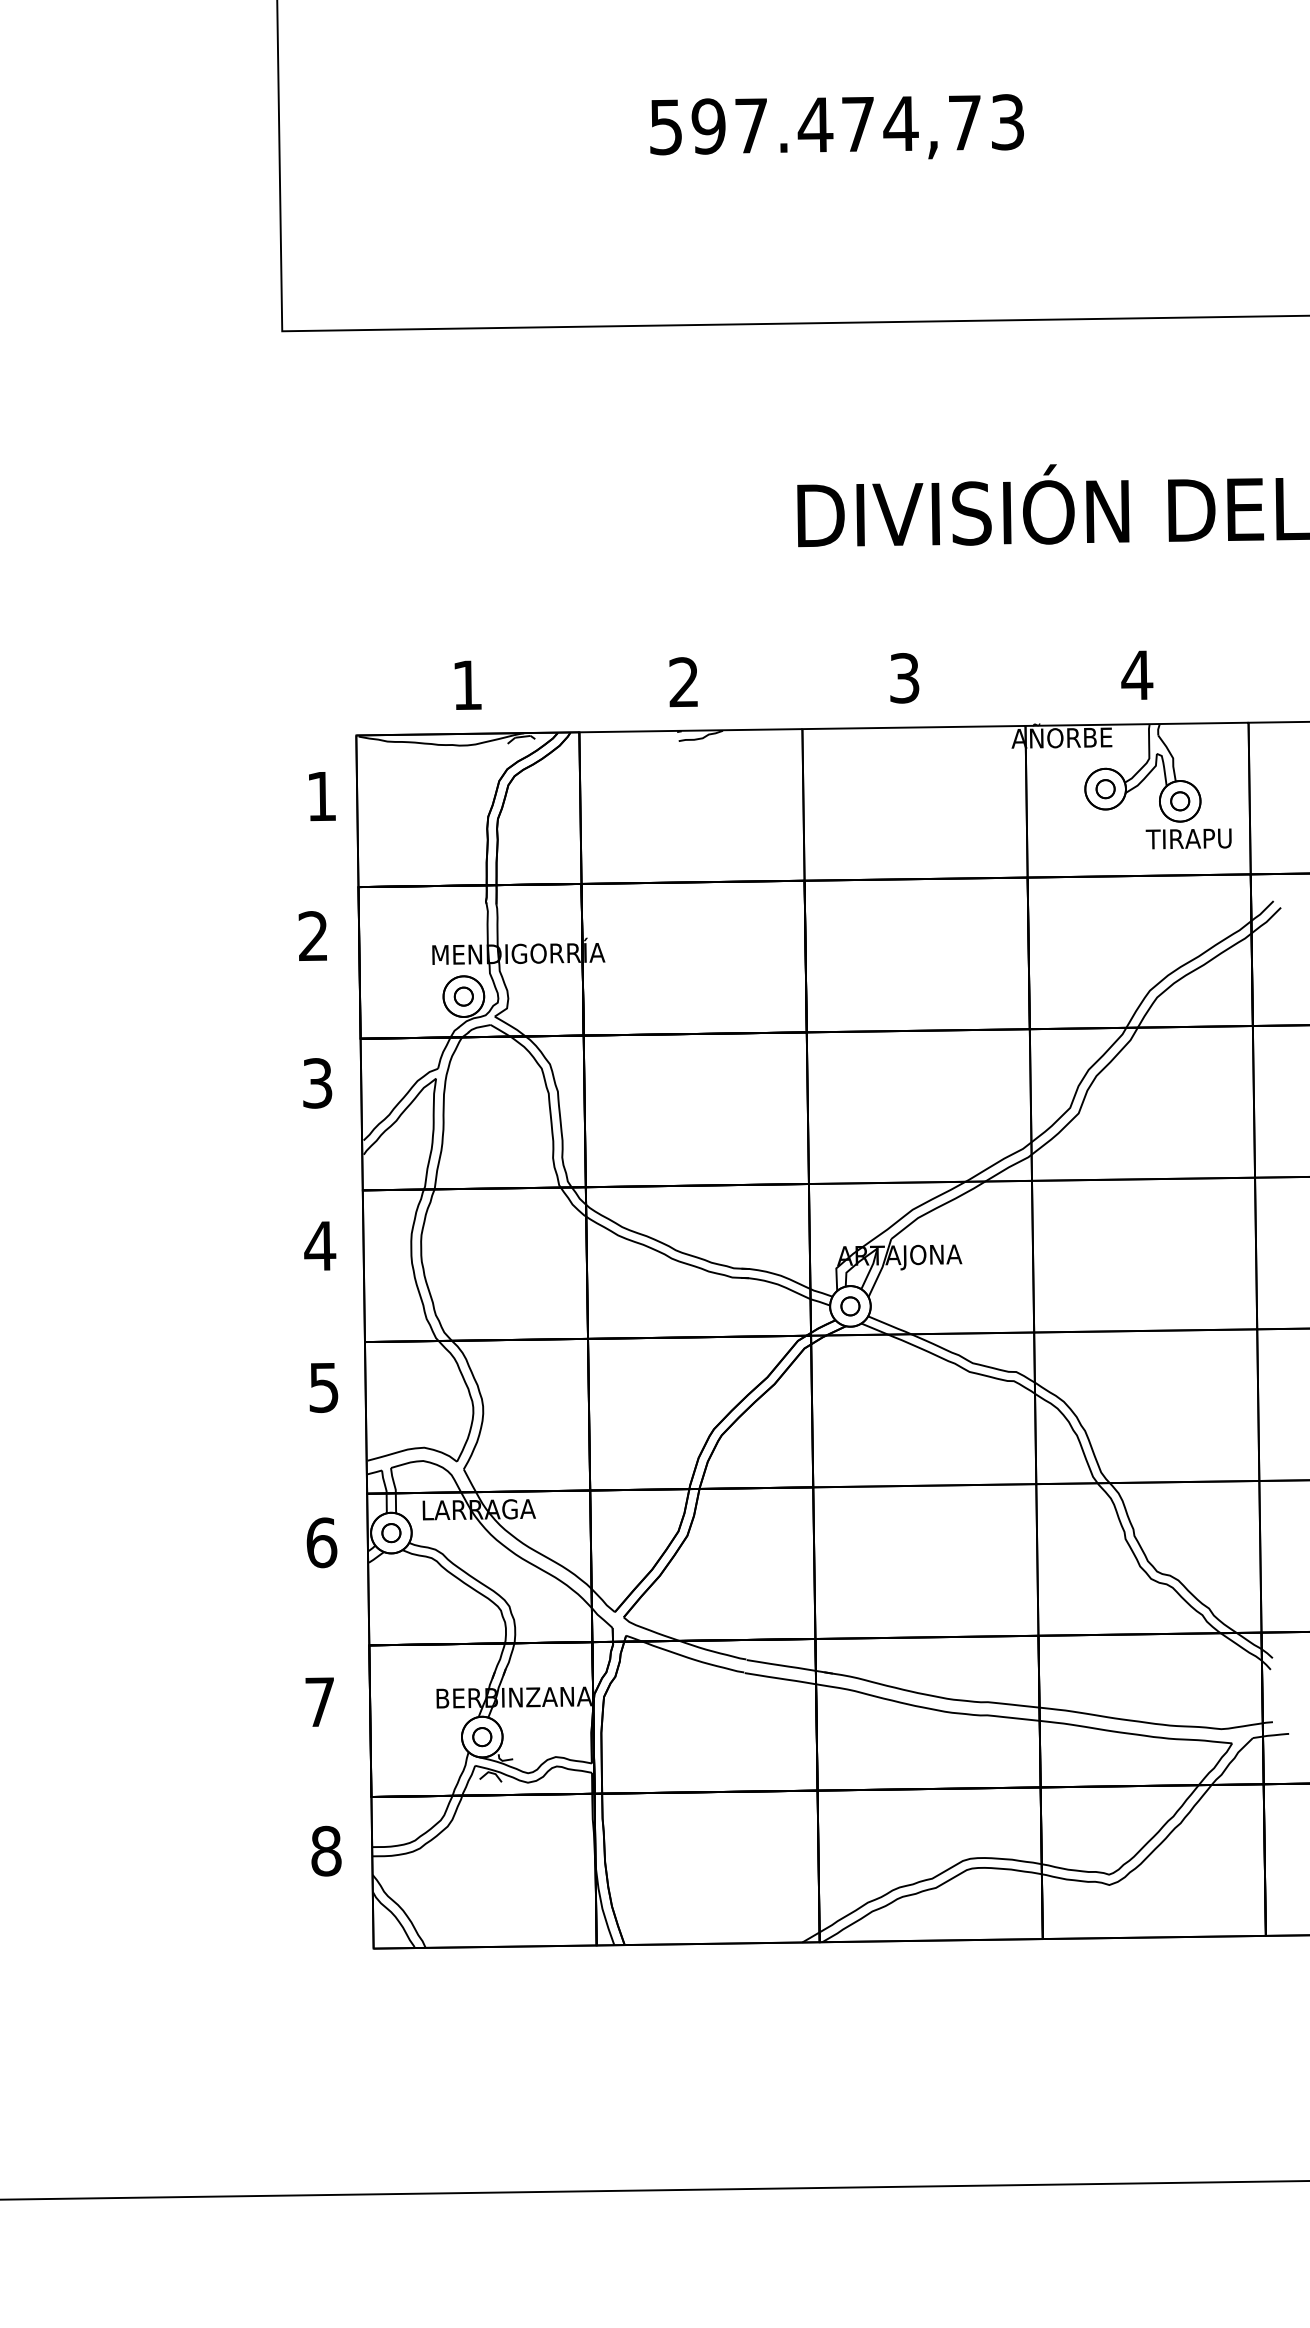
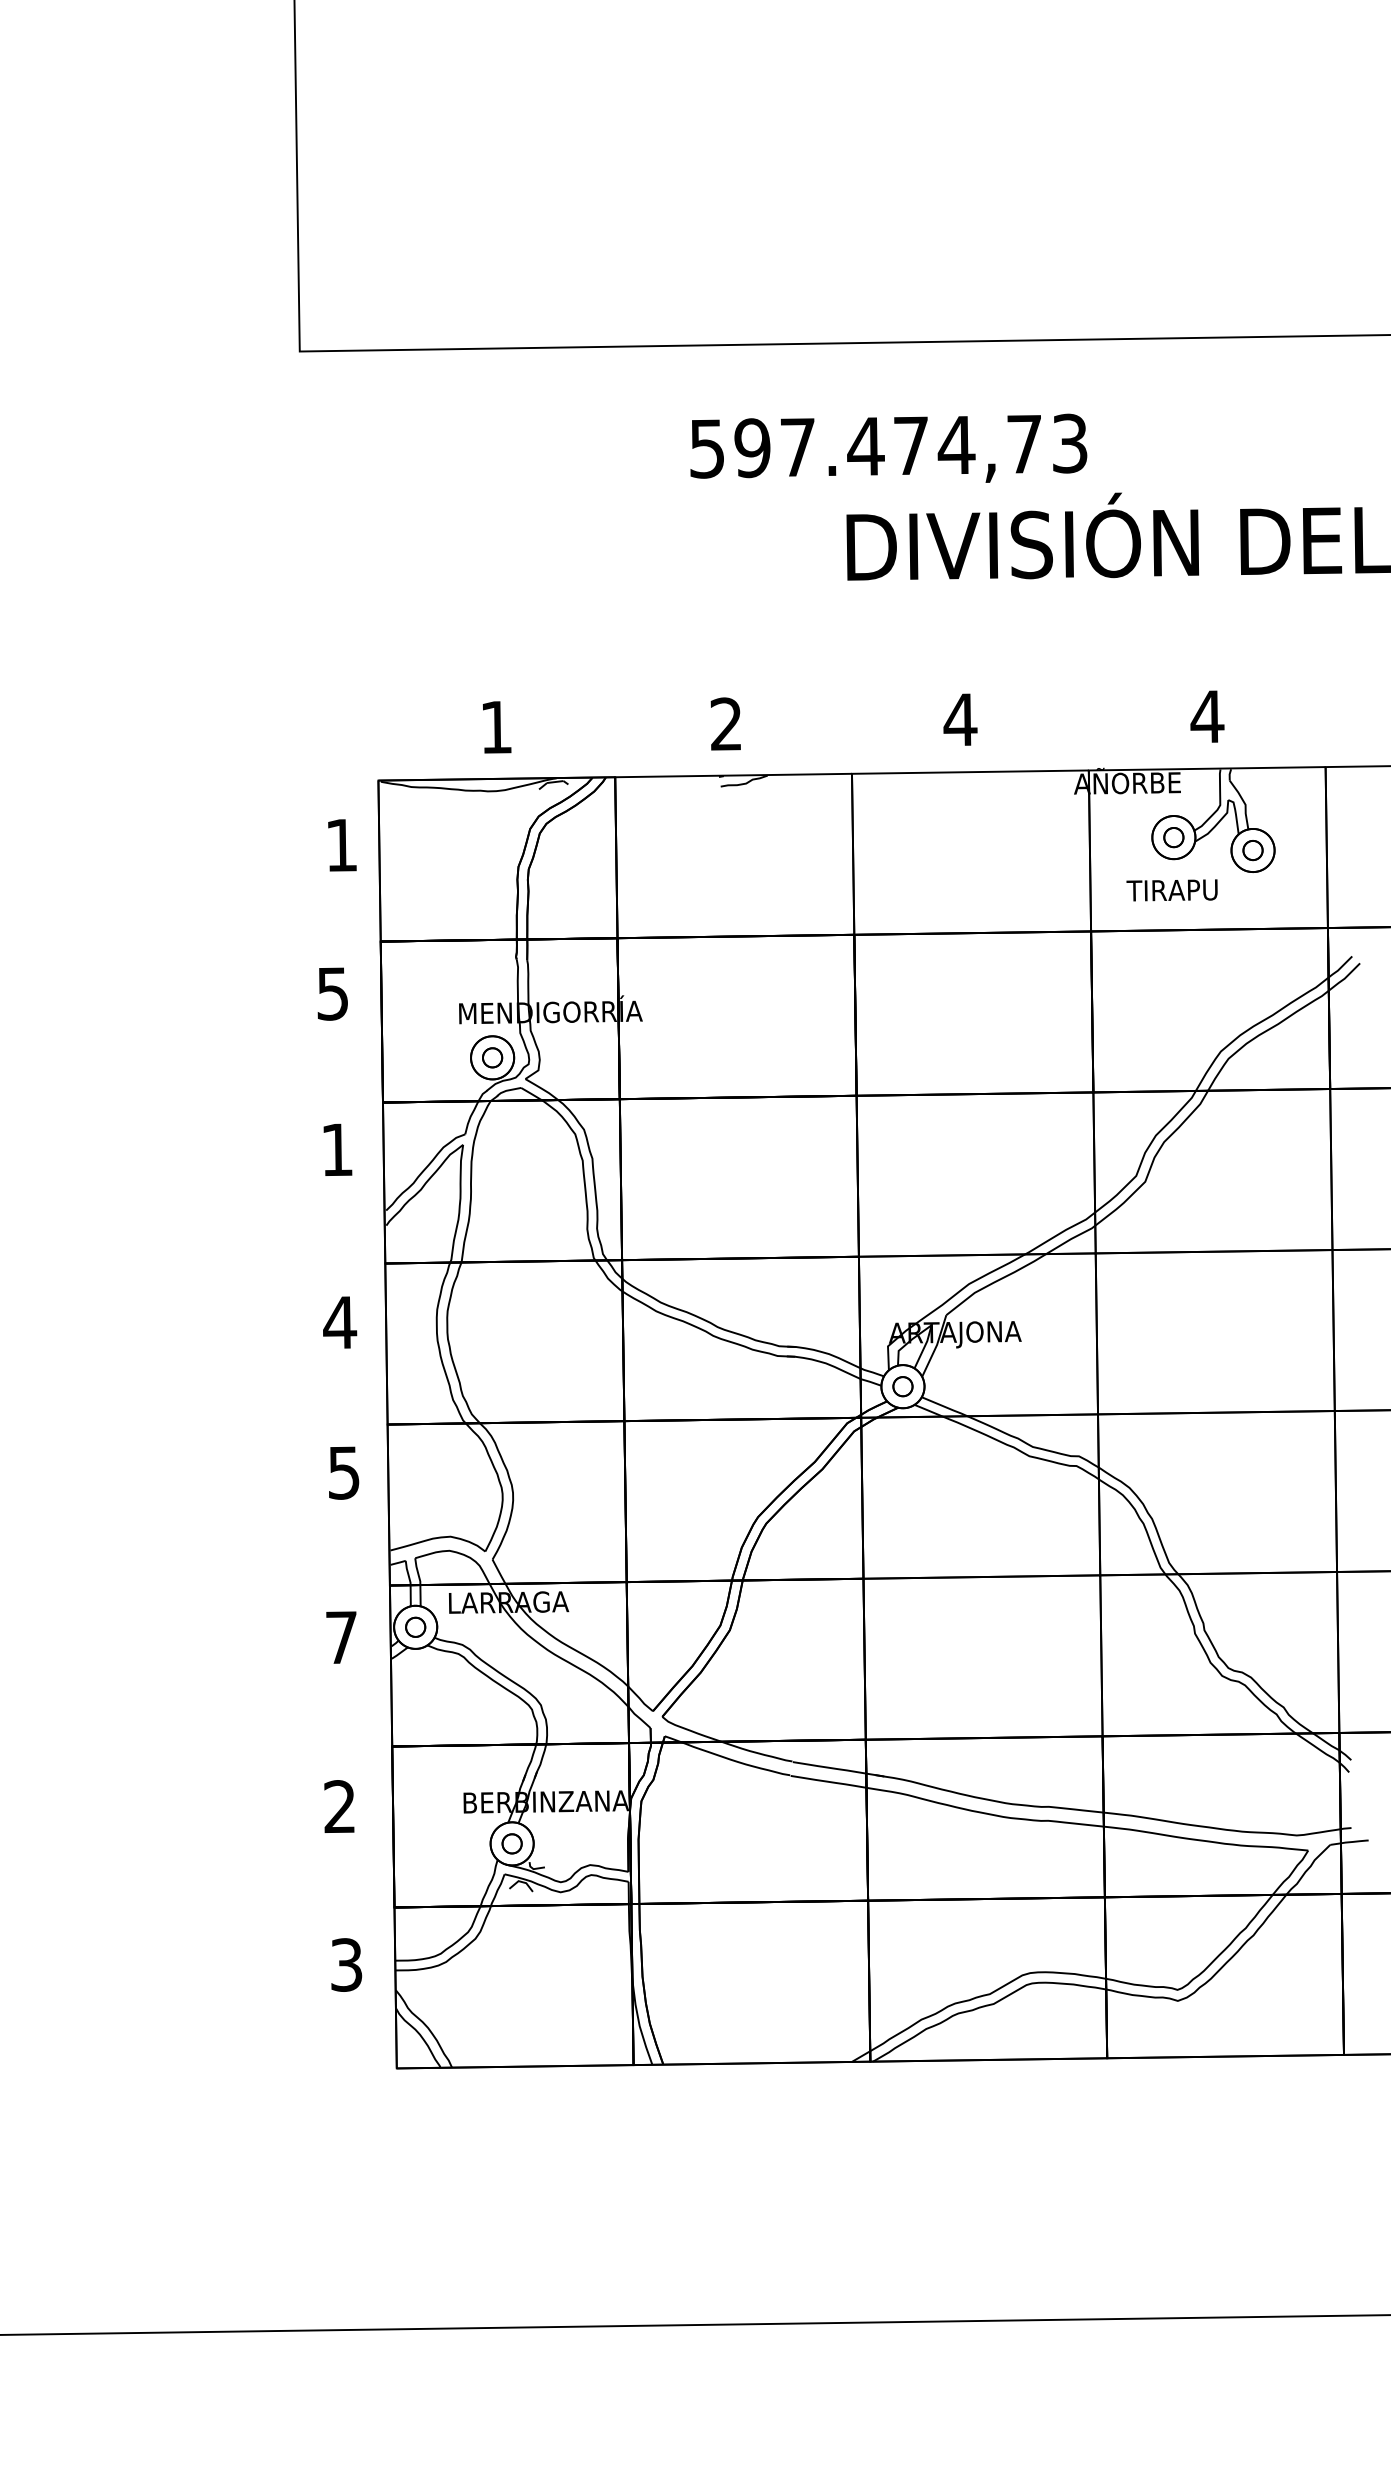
text: (836, 125) -> (888, 447), moved
text: (904, 677) -> (960, 719), 3 -> 4
text: (1188, 839) -> (1171, 890), moved
text: (313, 936) -> (332, 993), 2 -> 5
text: (317, 1082) -> (337, 1149), 3 -> 1
text: (321, 1542) -> (341, 1637), 6 -> 7
text: (319, 1701) -> (339, 1806), 7 -> 2
text: (326, 1850) -> (346, 1964), 8 -> 3

